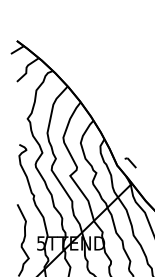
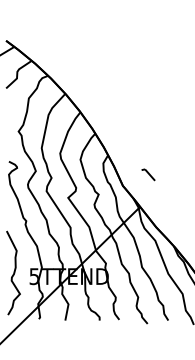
part: (130, 162) -> (148, 174), moved

